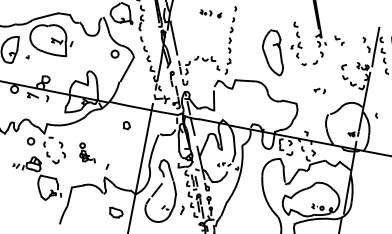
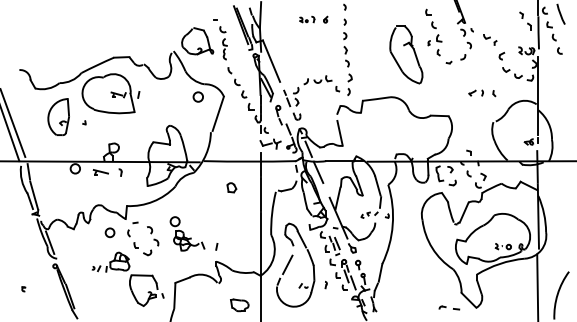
part: (339, 40) -> (490, 39), moved
part: (376, 115) -> (494, 93), moved
part: (87, 152) -> (187, 233), size x1.43
part: (182, 209) -> (325, 284), size x0.62

